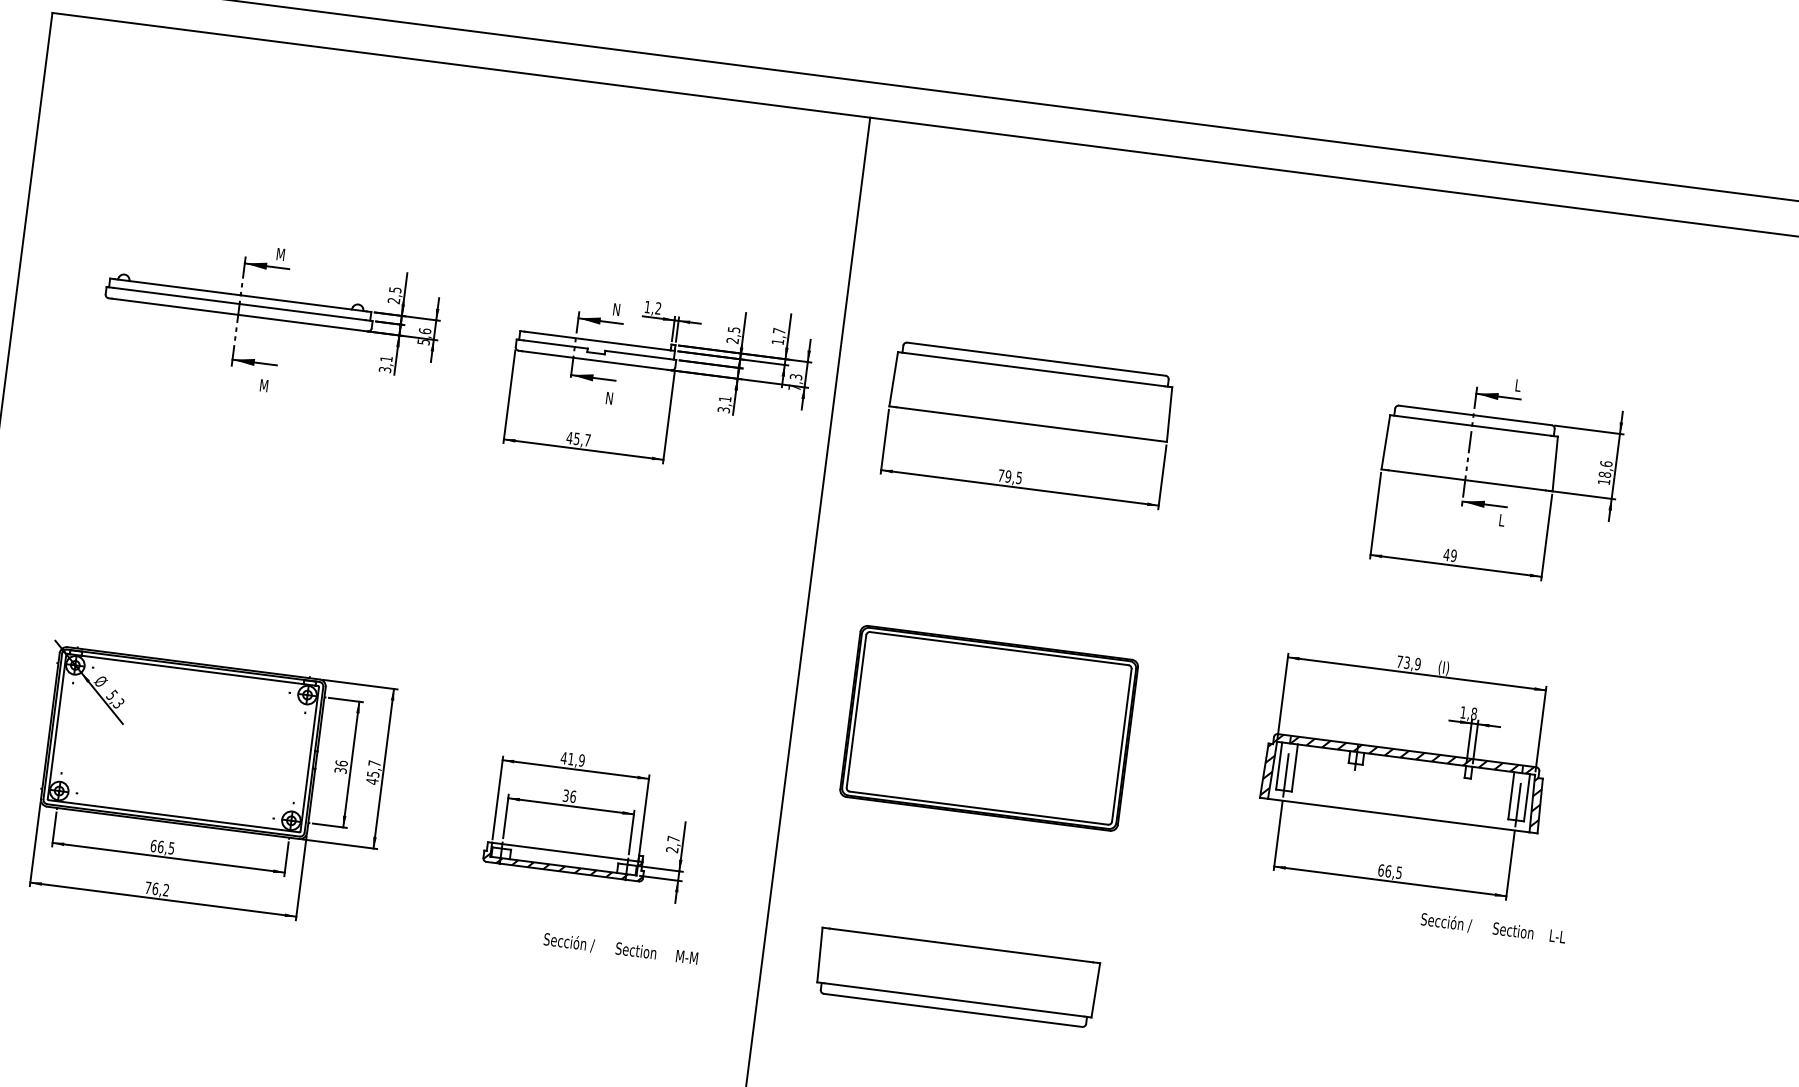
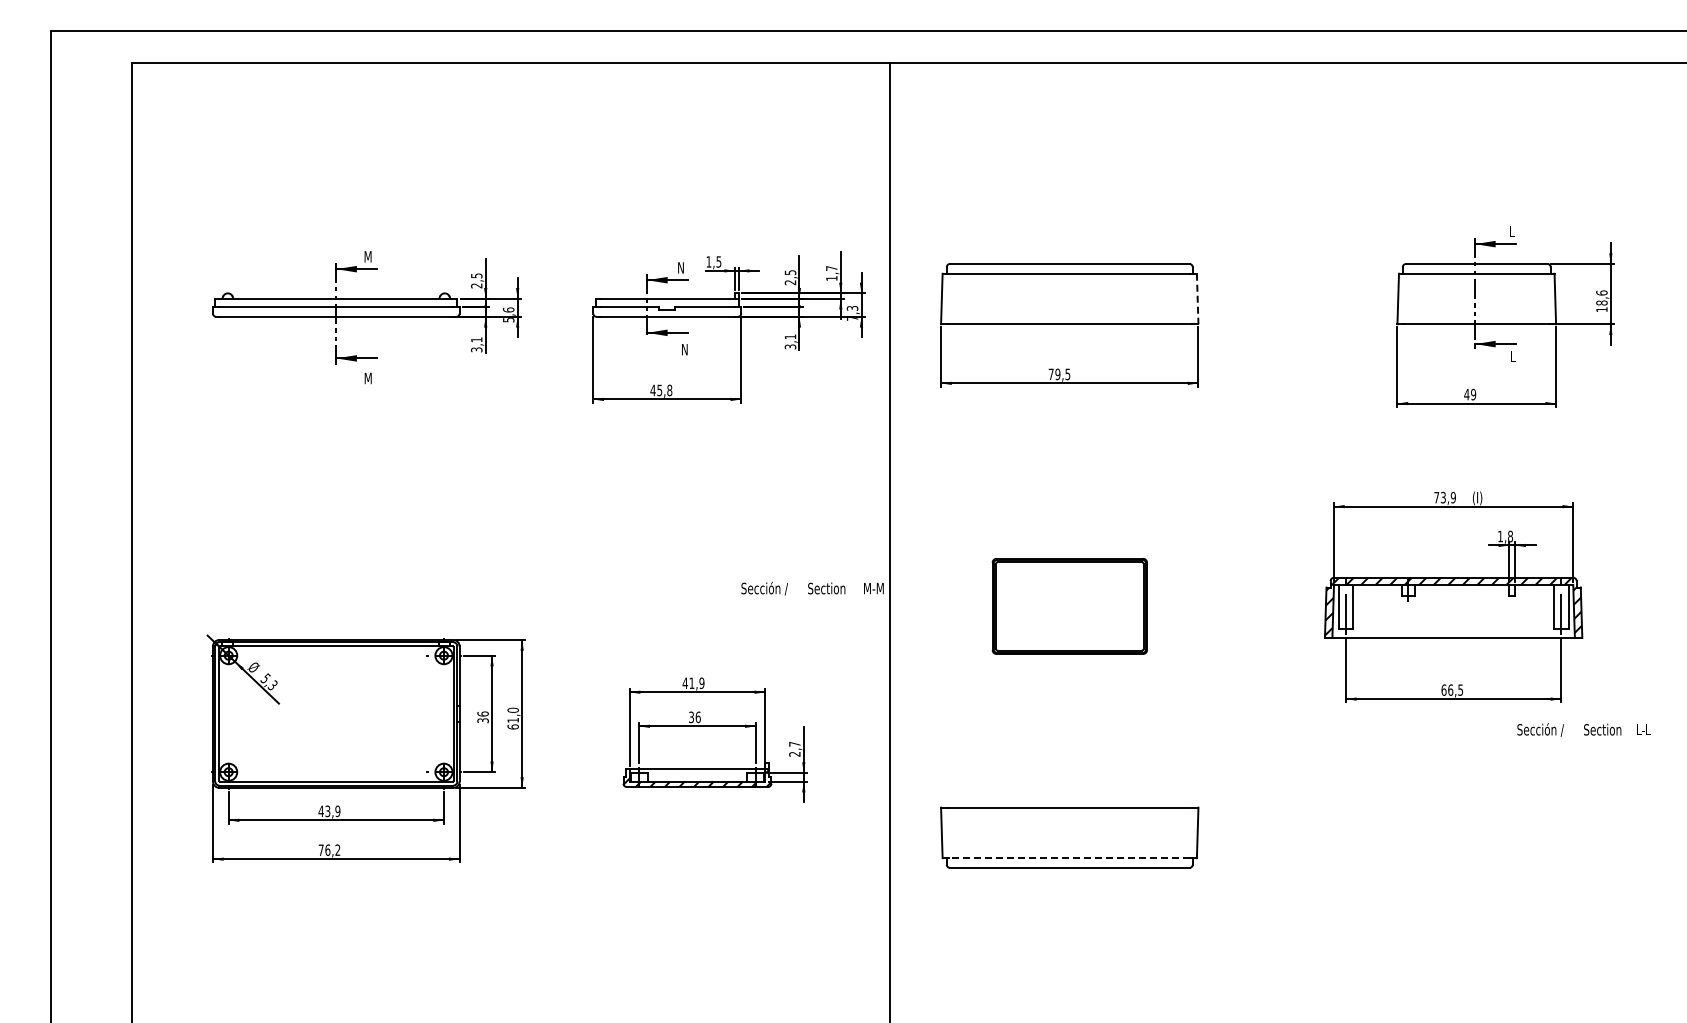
text: (658, 307) -> (718, 261), 1,2 -> 1,5
line: (1169, 415) -> (1197, 299), solid -> dashed
text: (587, 440) -> (669, 390), 45,7 -> 45,8
part: (988, 728) -> (1069, 606), size x0.6
text: (372, 772) -> (512, 718), 45,7 -> 61,0
text: (162, 847) -> (329, 811), 66,5 -> 43,9
text: (1492, 927) -> (1583, 729), moved
text: (620, 948) -> (812, 588), moved
line: (954, 1000) -> (1069, 858), solid -> dashed

